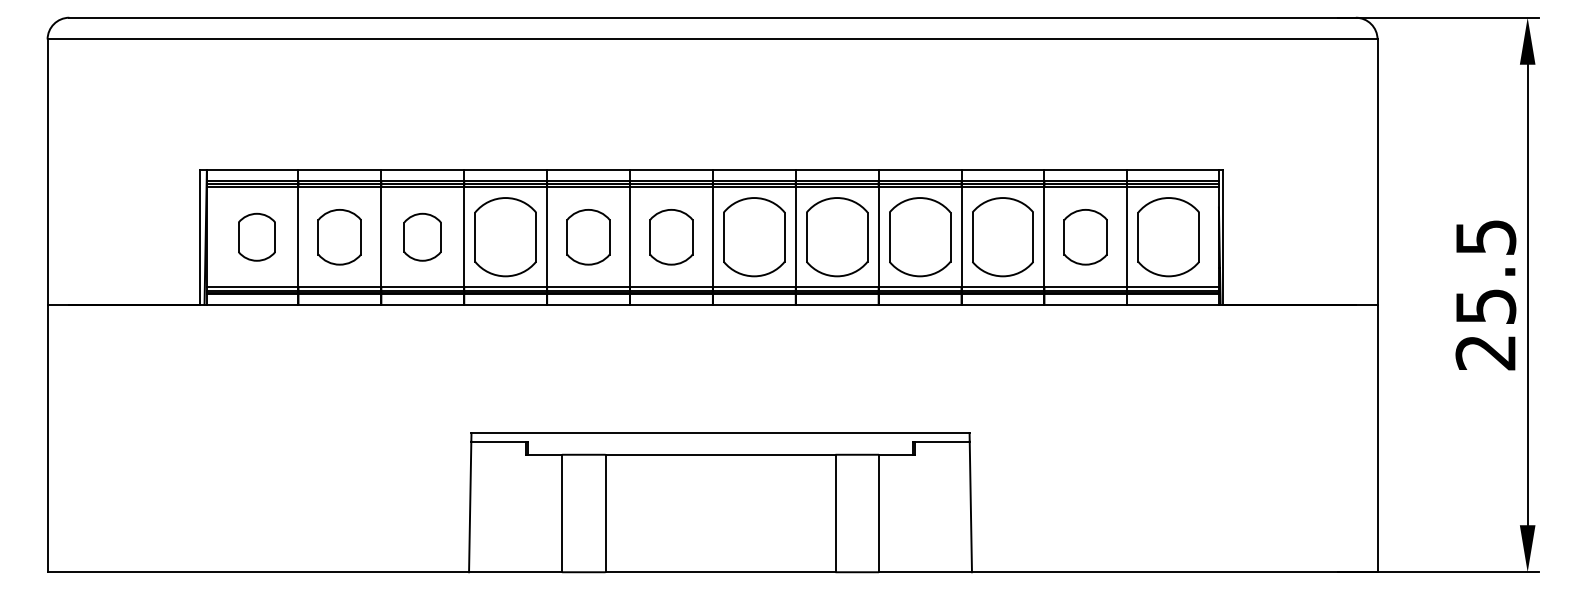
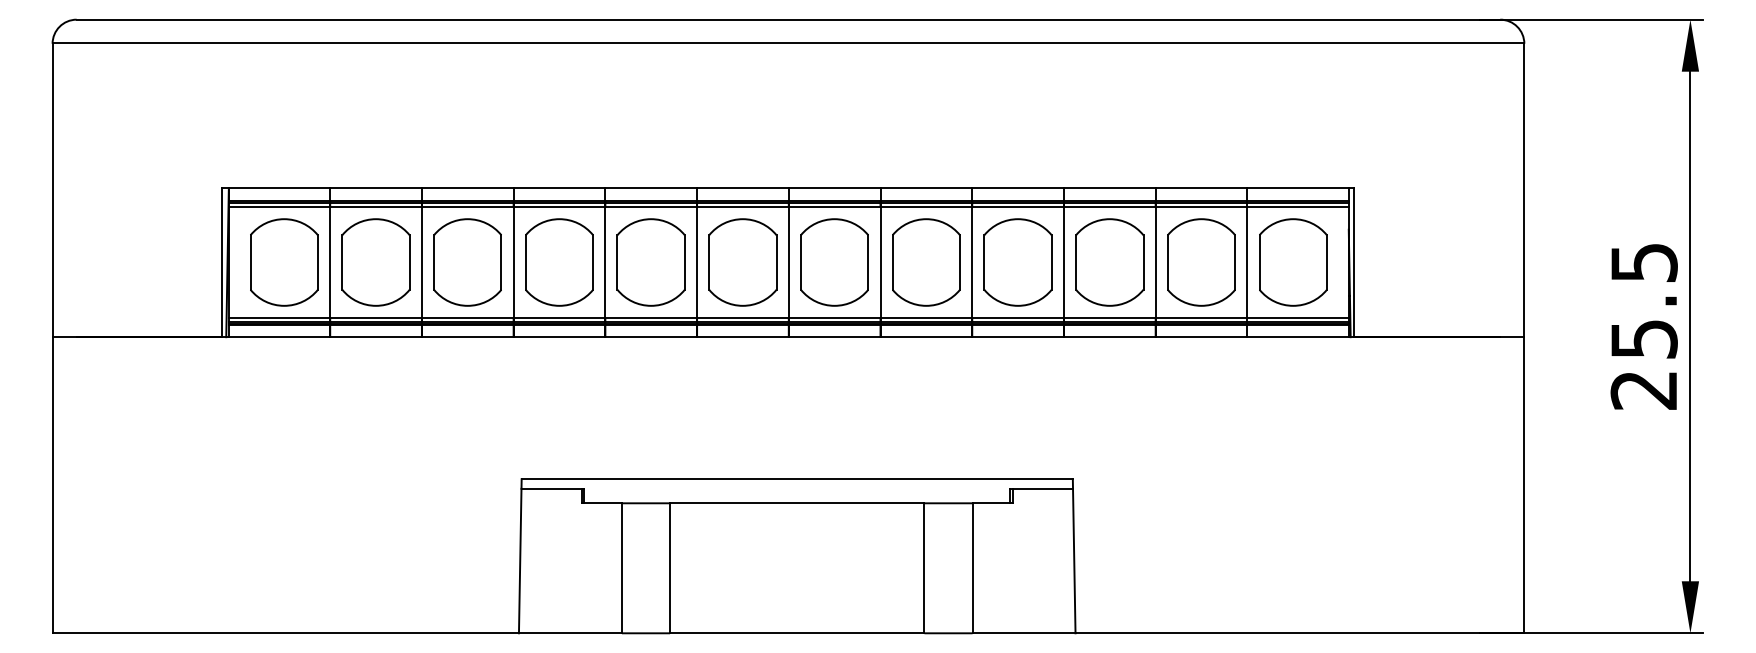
part: (256, 237) -> (283, 262), size x1.67
part: (339, 237) -> (375, 262), size x1.43
part: (422, 237) -> (467, 262), size x1.67
part: (588, 237) -> (651, 262), size x1.43
part: (671, 237) -> (742, 262), size x1.43
part: (1085, 237) -> (1201, 262), size x1.43

